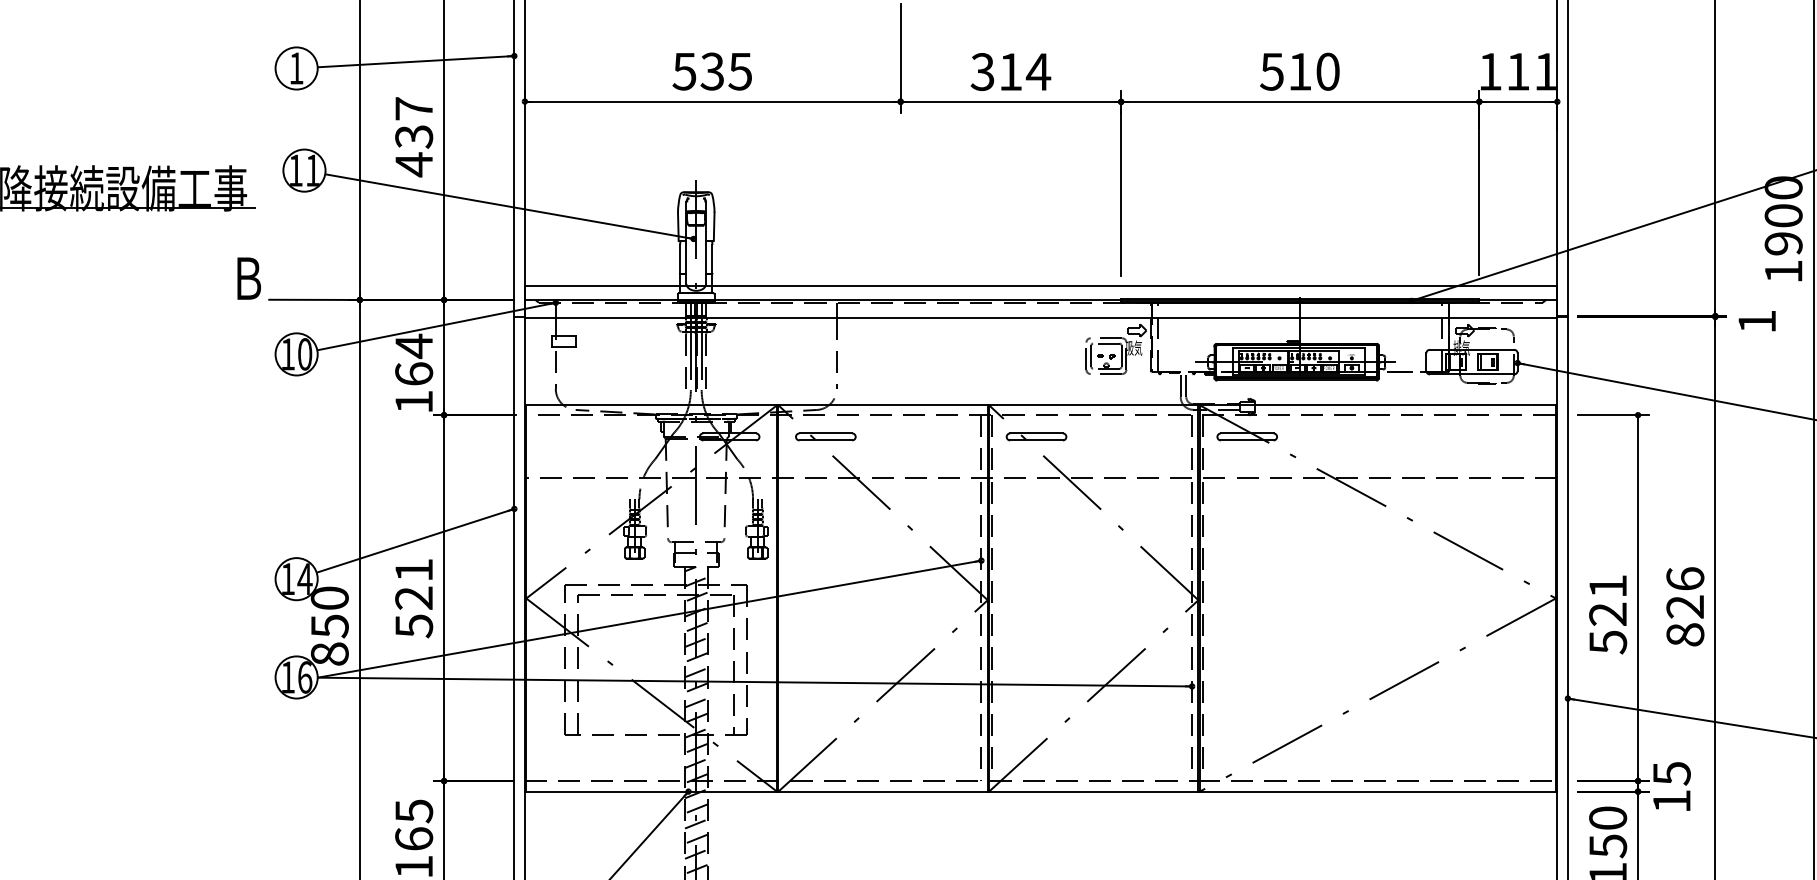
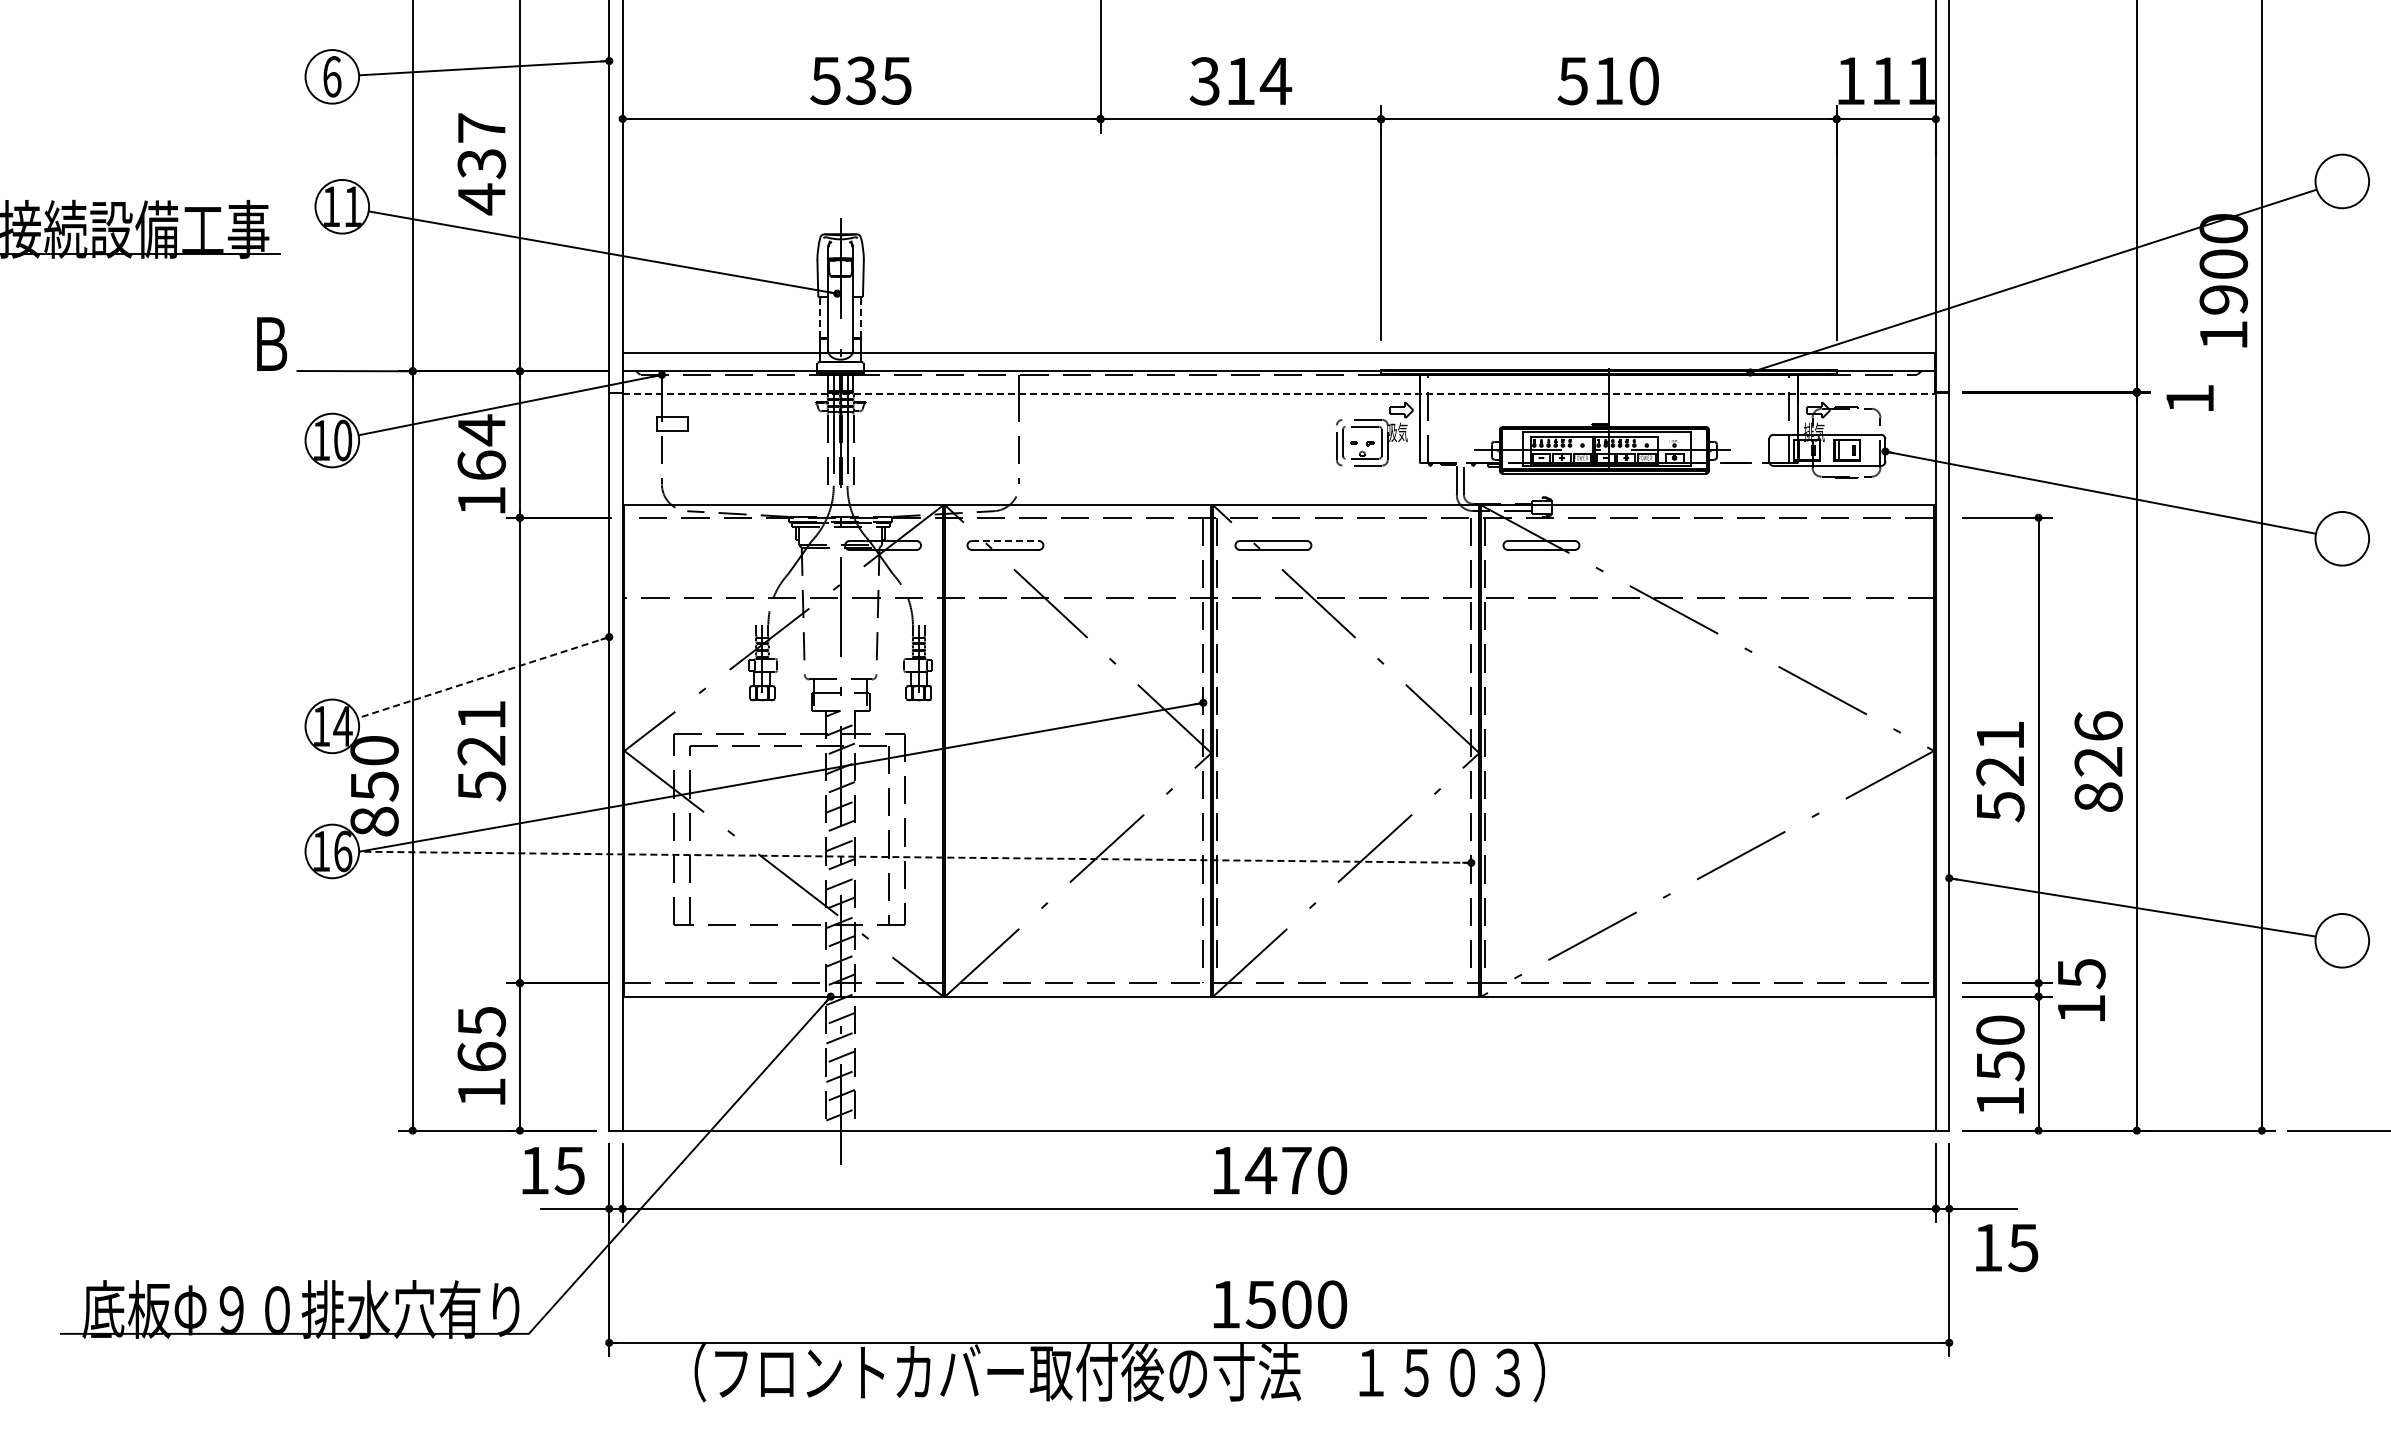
text: (296, 68) -> (332, 76), 1 -> 6
line: (680, 259) -> (820, 319), solid -> dashed
line: (712, 259) -> (861, 319), solid -> dashed
line: (1041, 317) -> (1279, 393), solid -> dashed
line: (825, 433) -> (1005, 541), solid -> dashed
line: (415, 540) -> (483, 677), solid -> dashed
line: (754, 682) -> (914, 857), solid -> dashed

